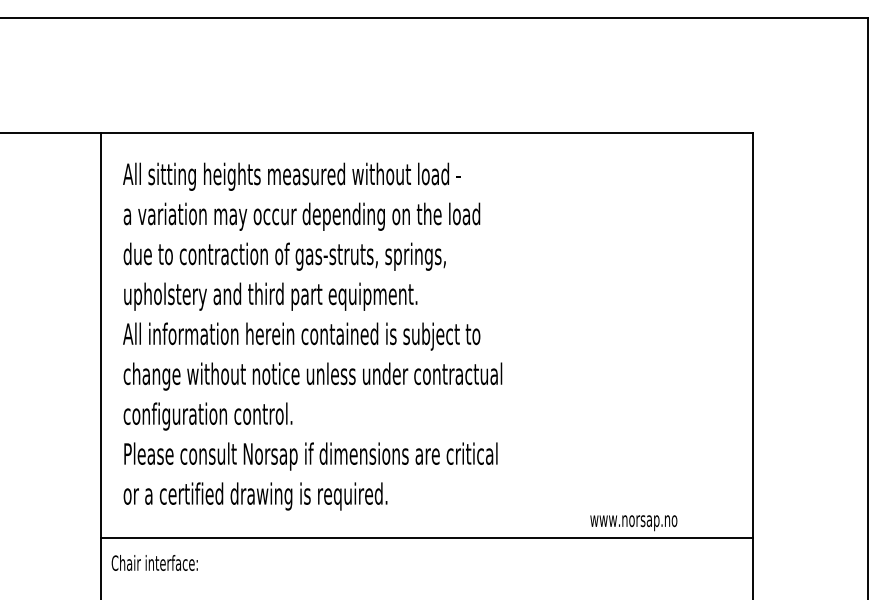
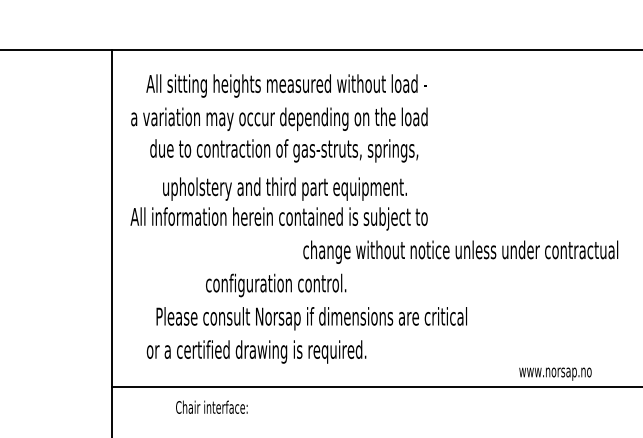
text: (291, 176) -> (286, 85), moved
text: (284, 256) -> (283, 150), moved
text: (270, 296) -> (284, 188), moved
text: (312, 376) -> (460, 252), moved
text: (207, 416) -> (275, 285), moved
text: (310, 456) -> (311, 318), moved
text: (255, 496) -> (256, 352), moved
text: (154, 562) -> (211, 406), moved

